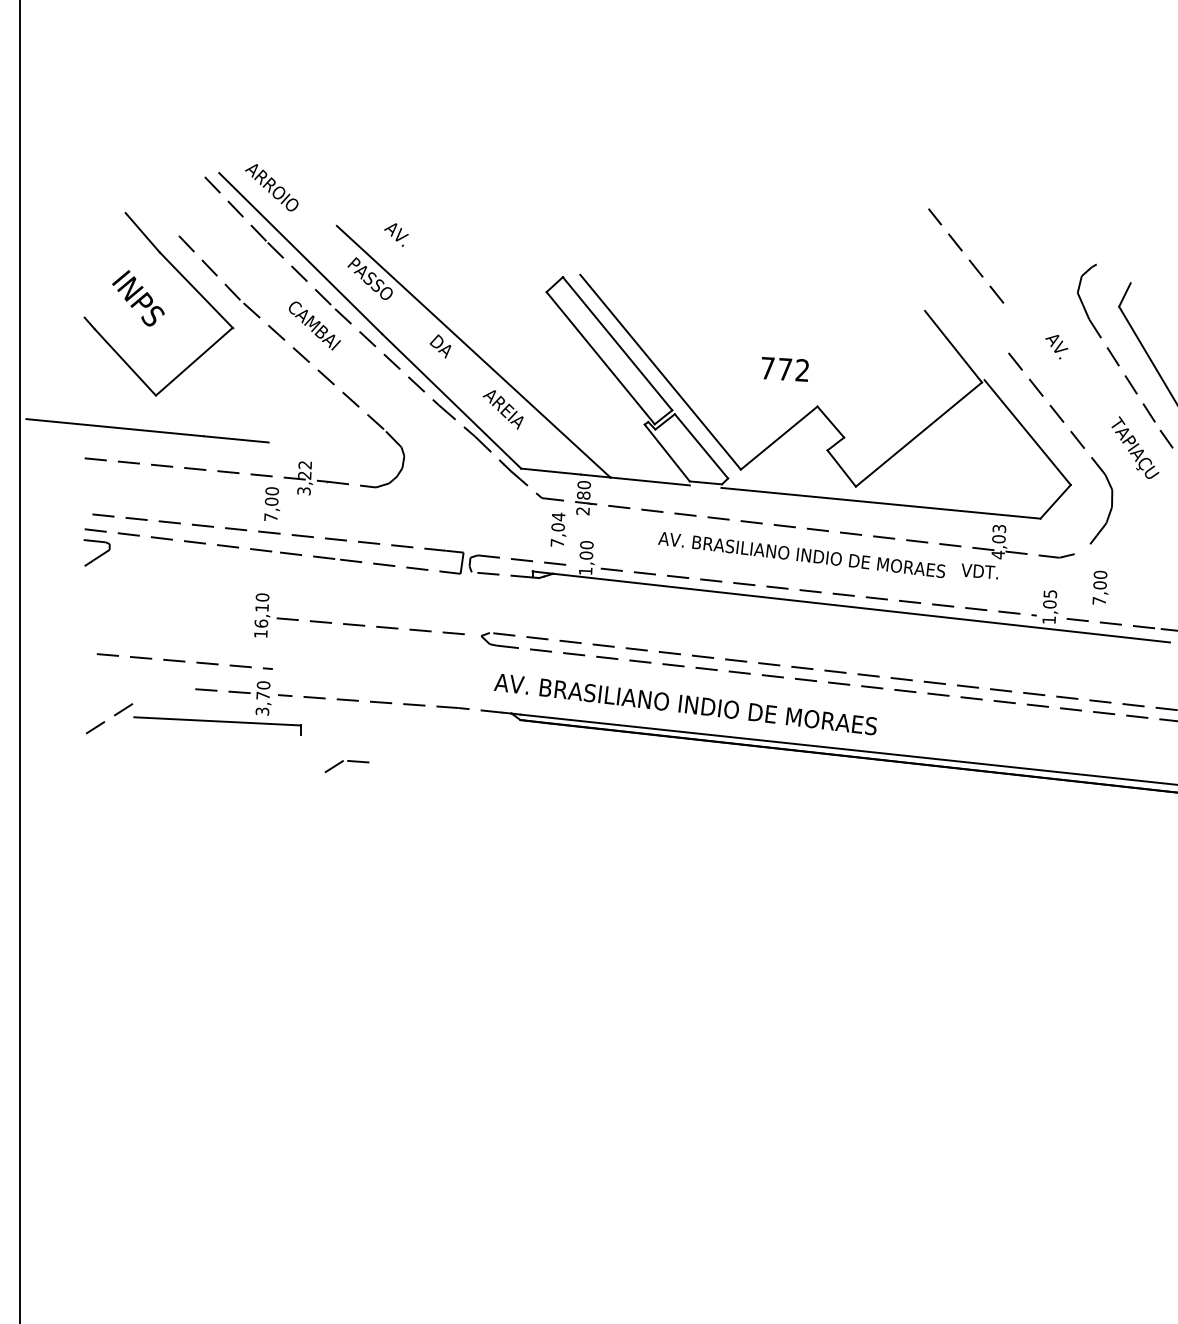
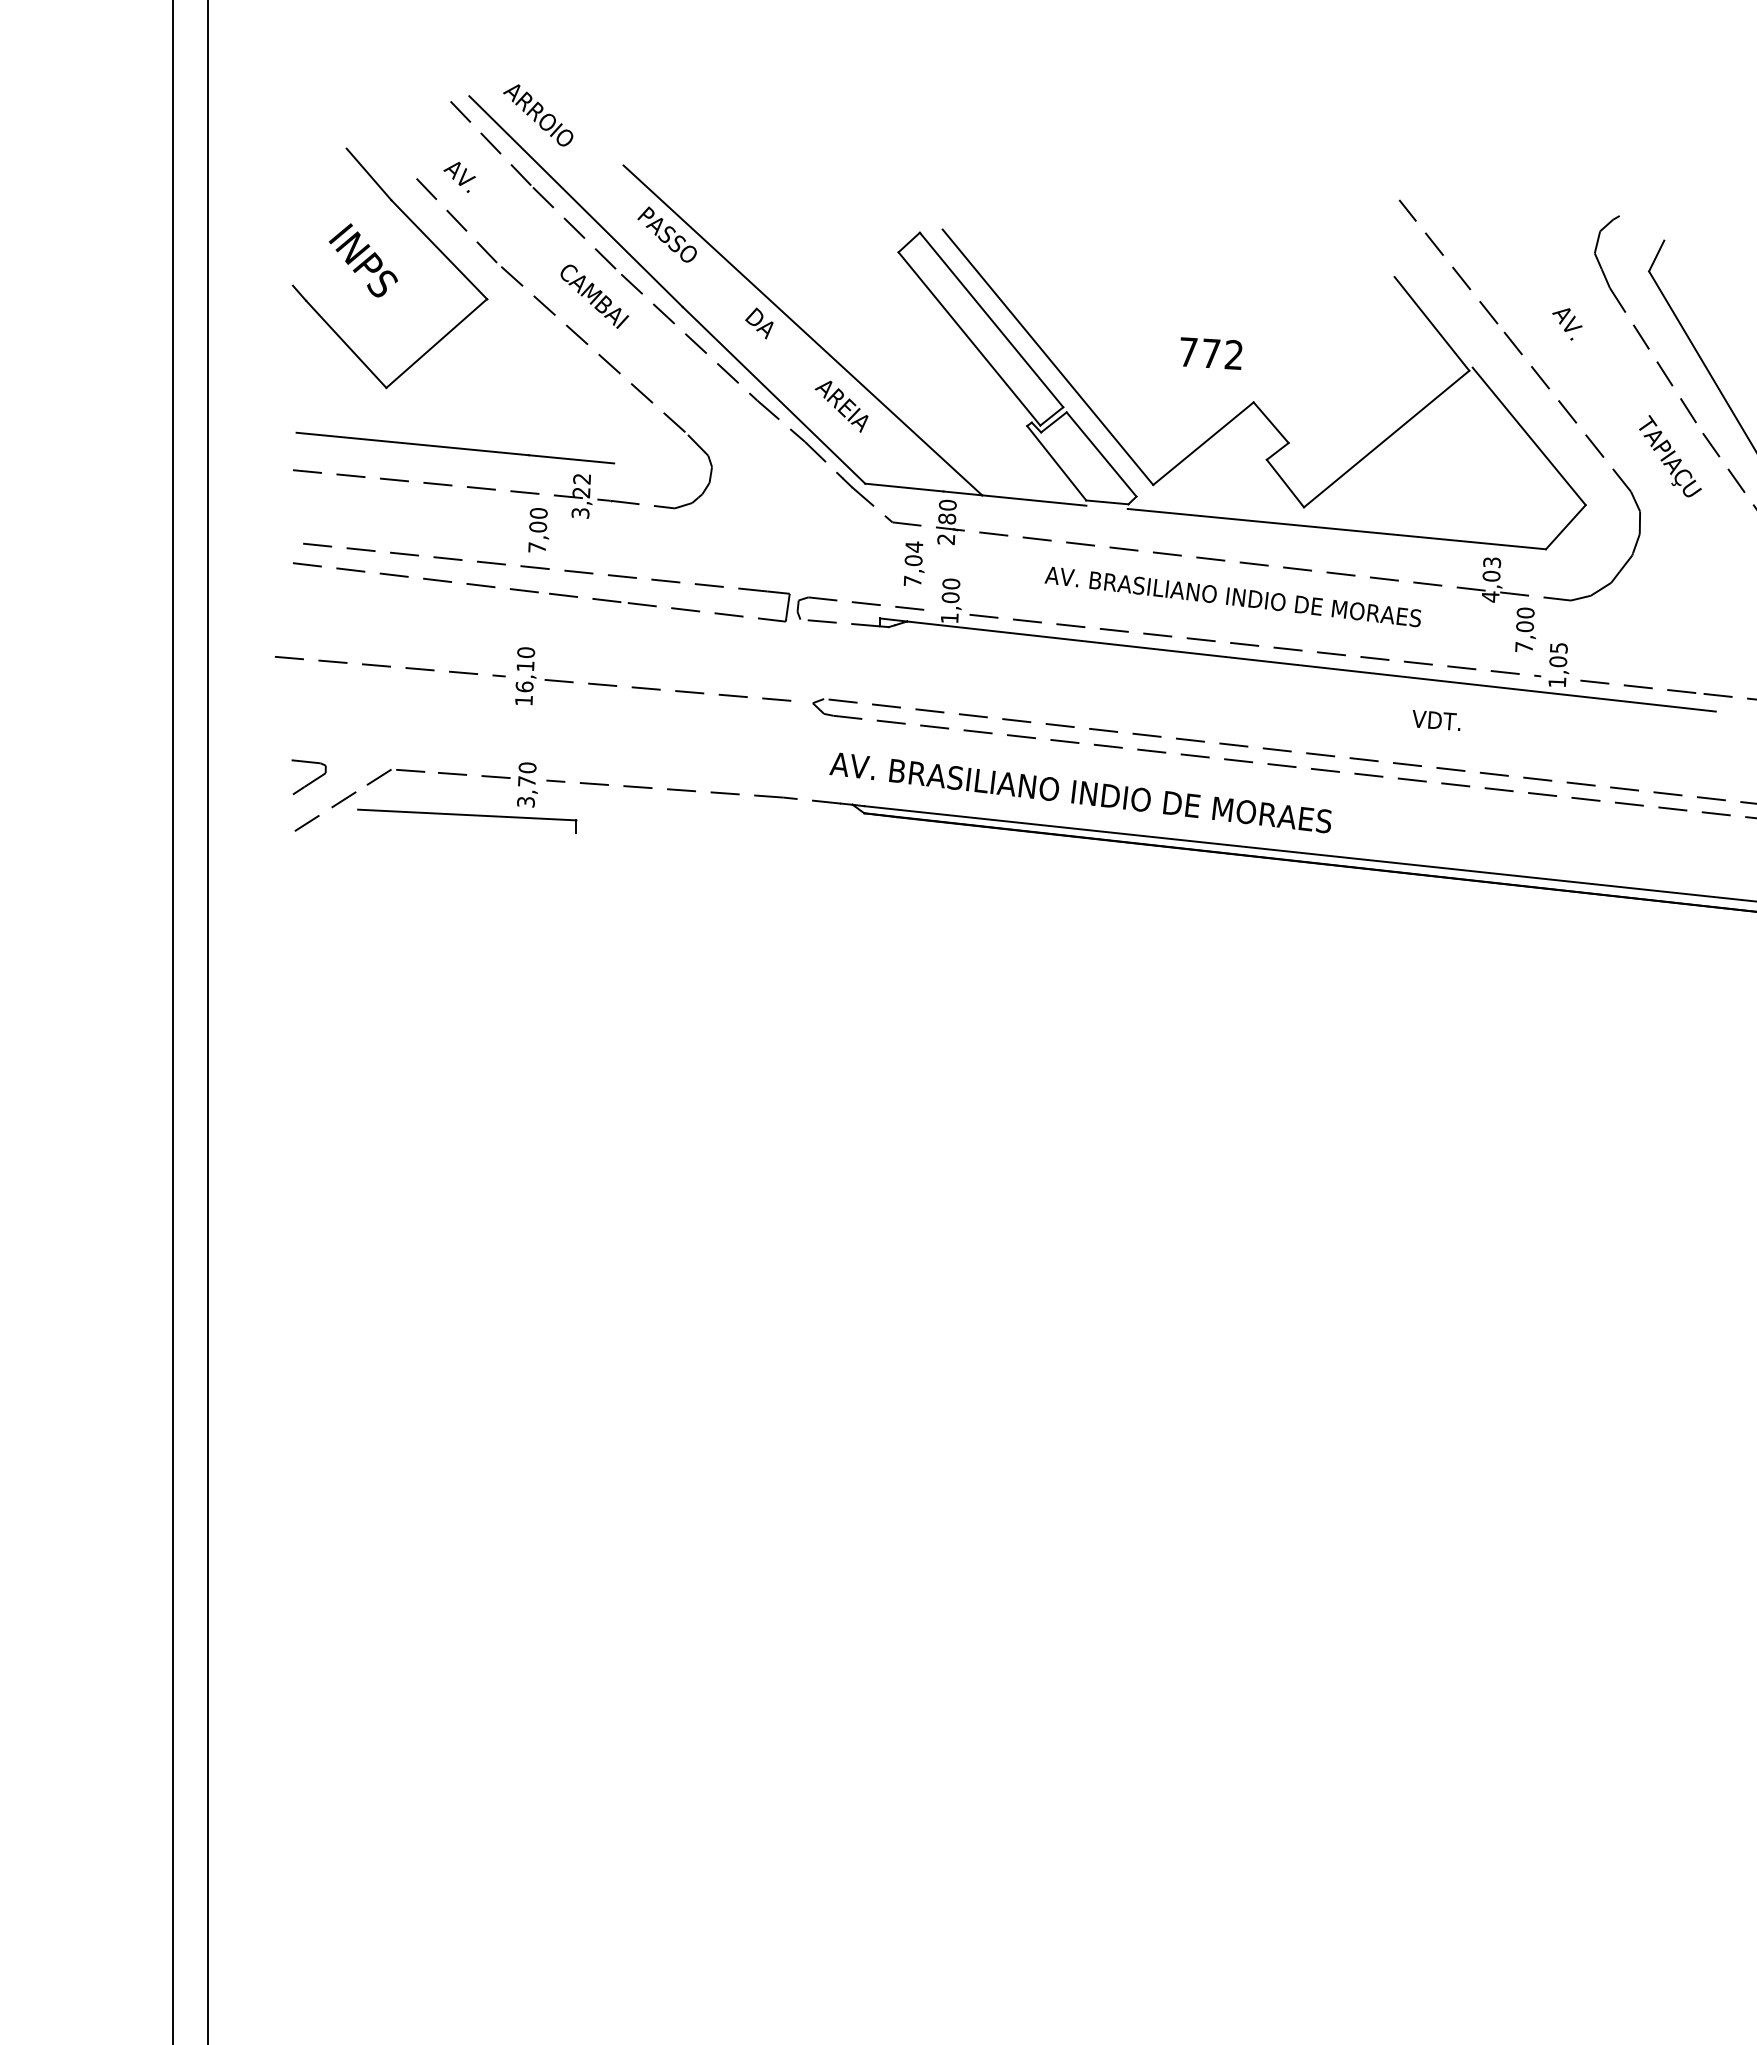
text: (396, 235) -> (459, 177), moved
line: (969, 259) -> (1453, 266), moved
line: (147, 430) -> (455, 447), moved
line: (1082, 548) -> (1600, 588), added
part: (96, 553) -> (308, 777), moved
text: (979, 571) -> (1436, 720), moved
text: (1100, 587) -> (1525, 629), moved
line: (185, 661) -> (390, 666), moved
part: (347, 761) -> (396, 770), moved

